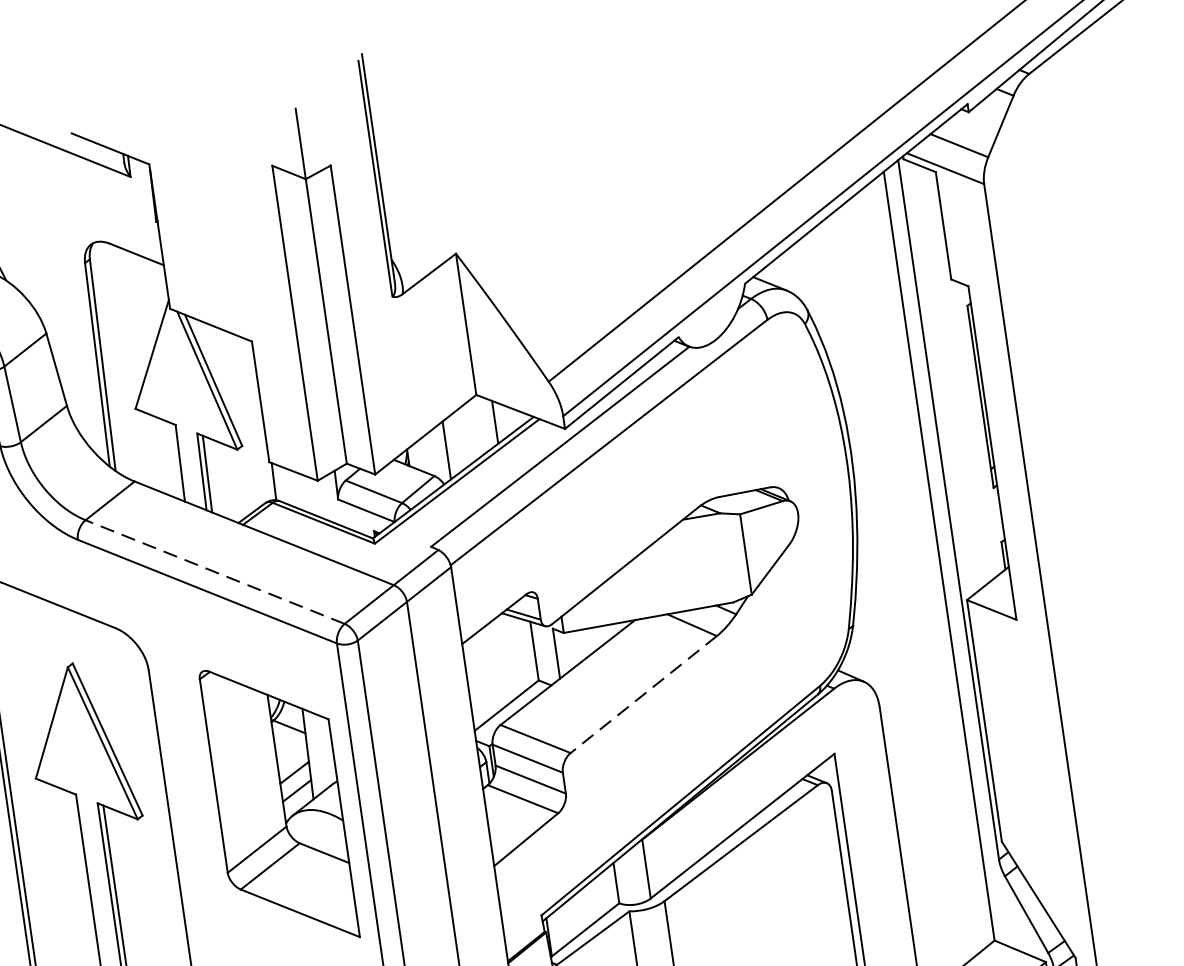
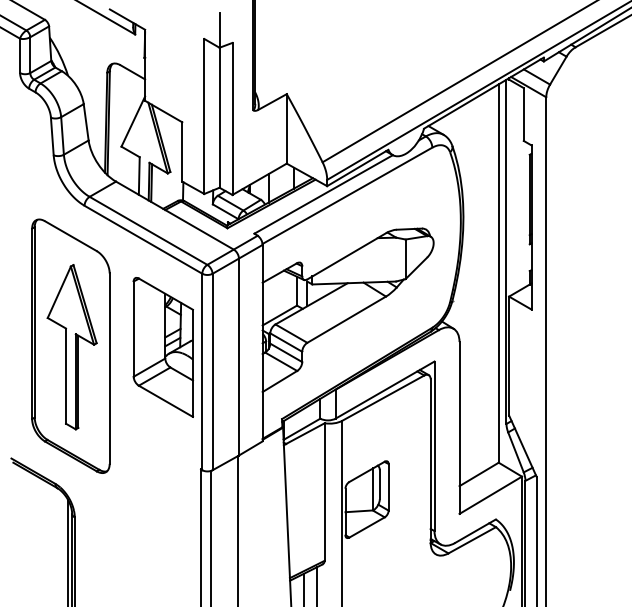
line: (214, 571) -> (148, 230), dashed -> solid
line: (643, 694) -> (346, 319), dashed -> solid

